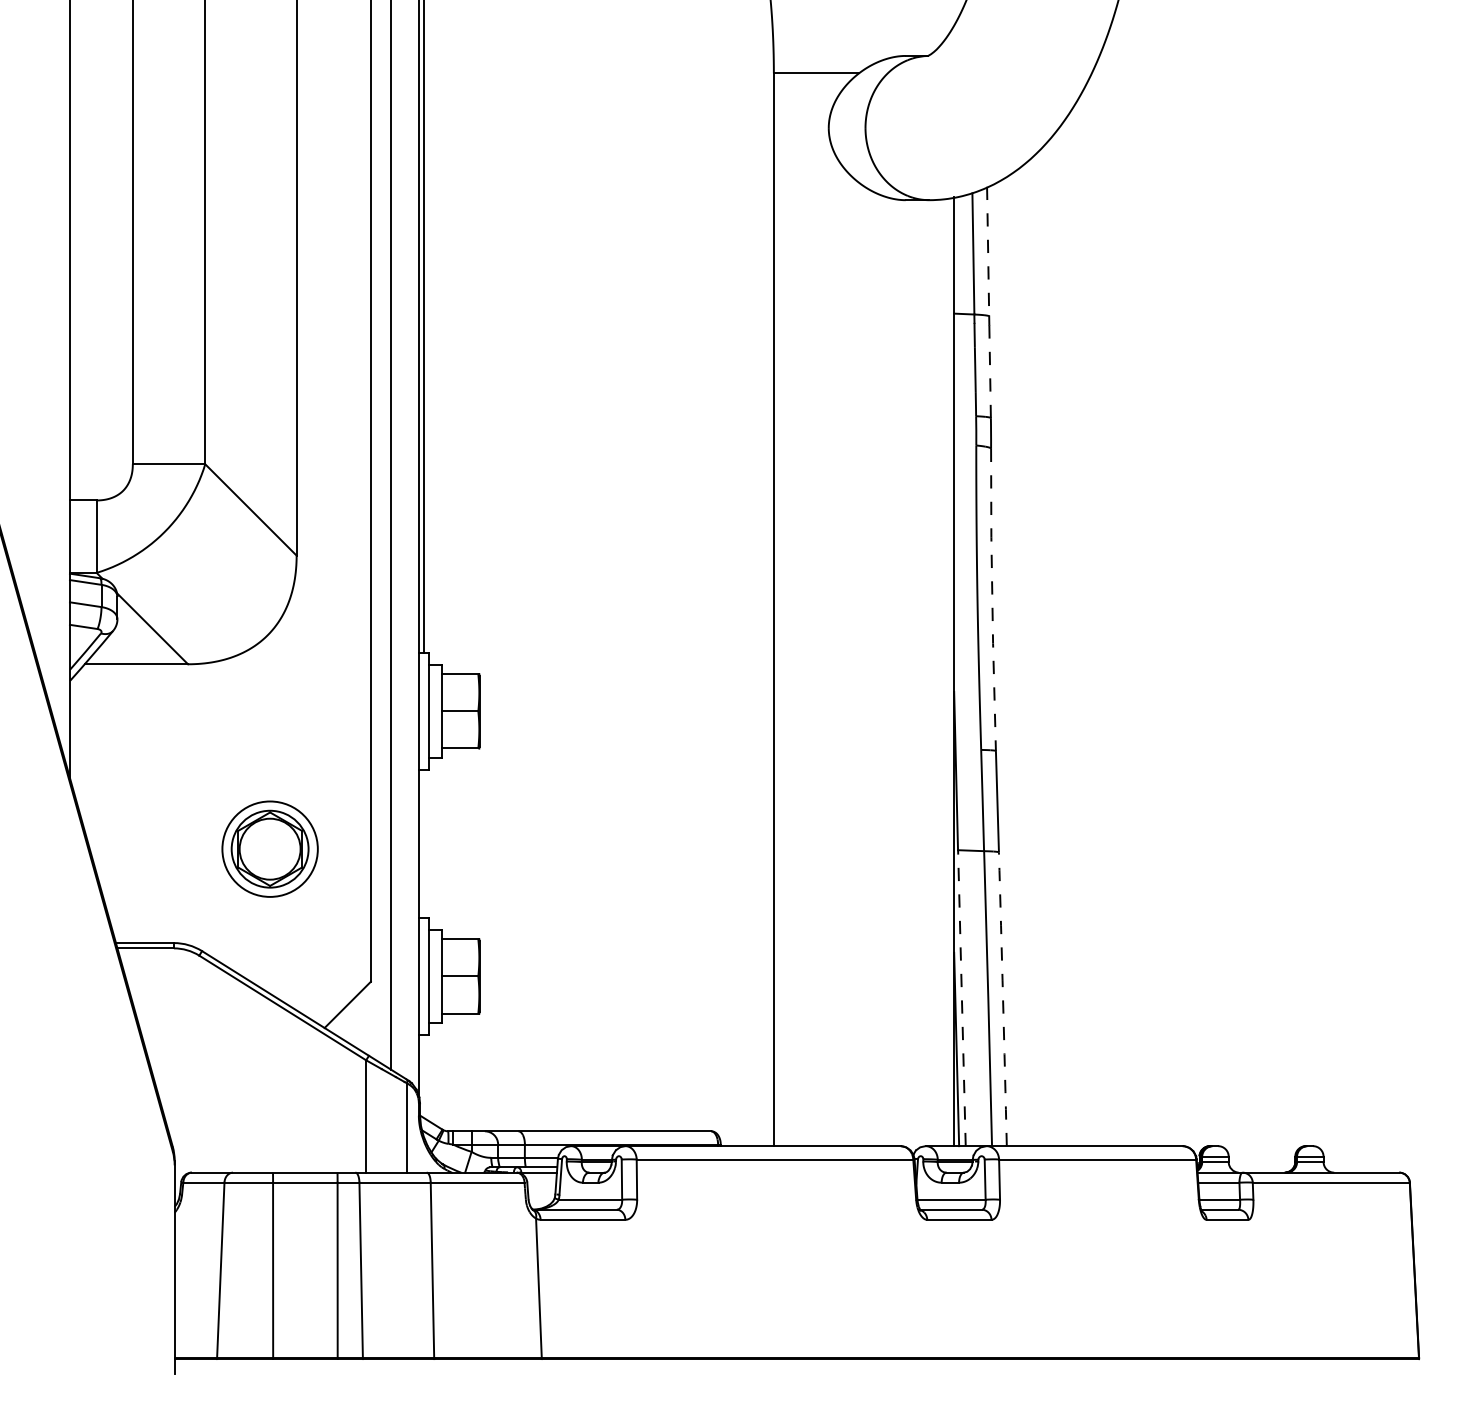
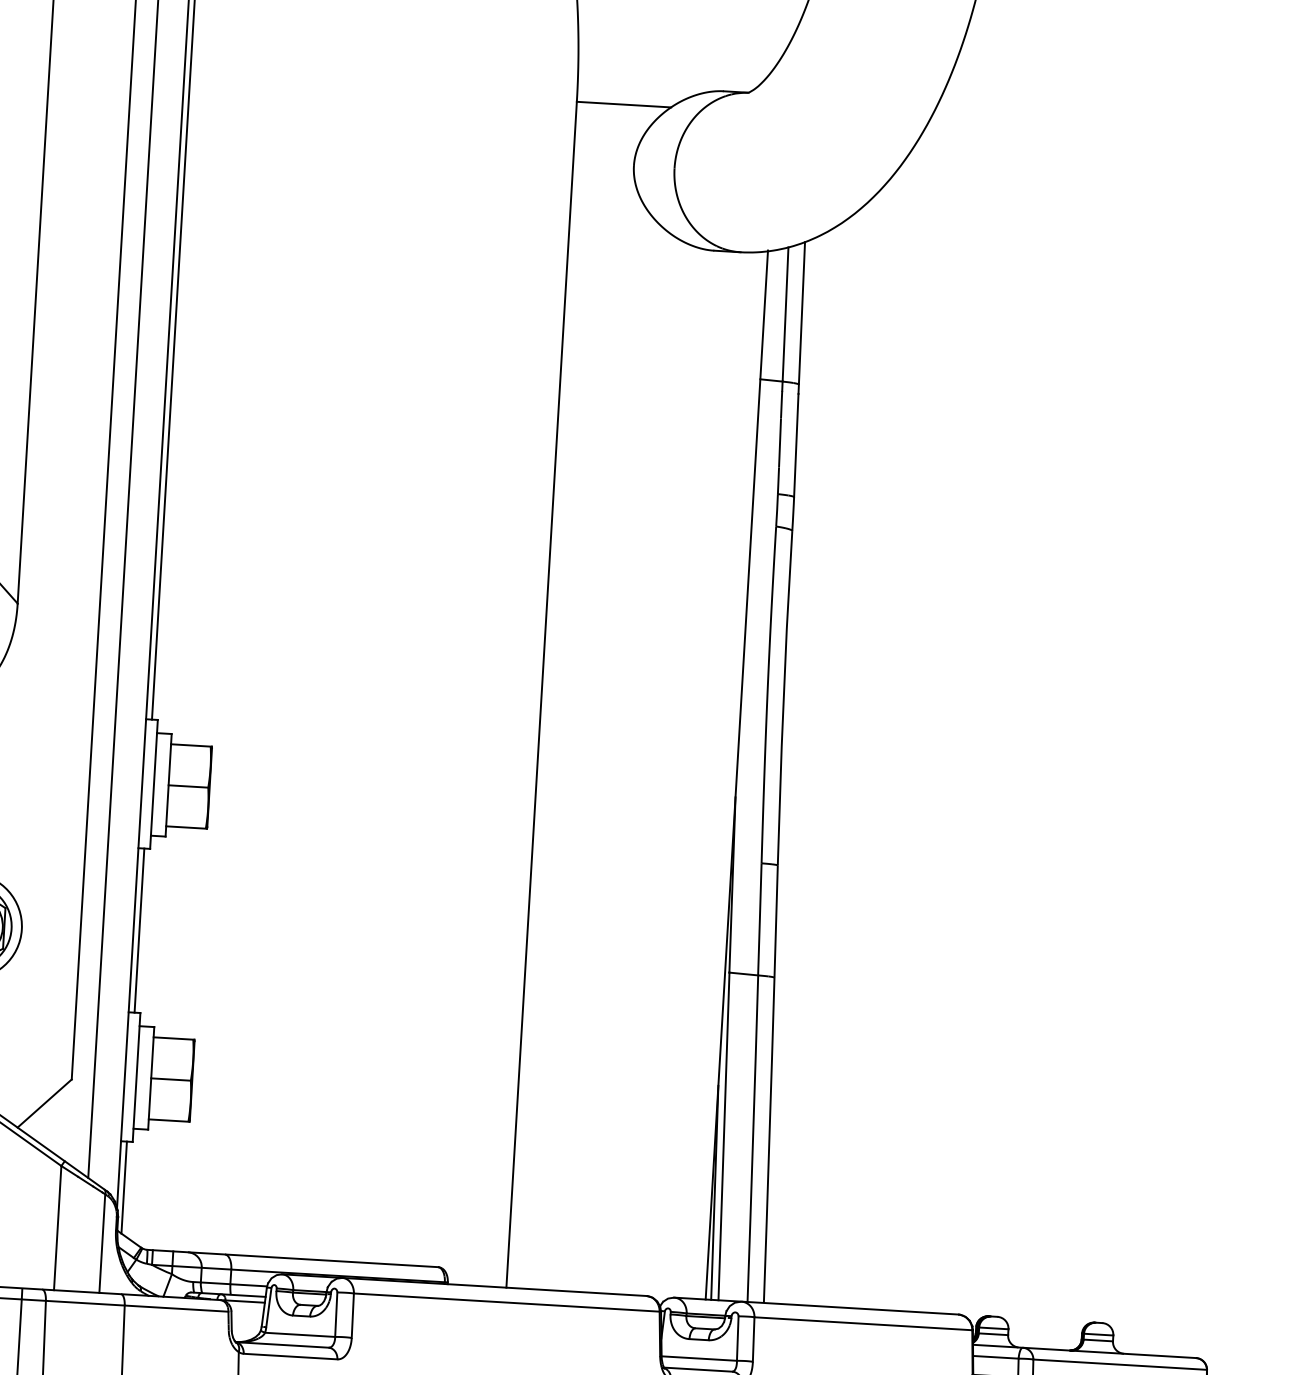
line: (988, 250) -> (802, 311), dashed -> solid
line: (990, 371) -> (796, 445), dashed -> solid
line: (992, 599) -> (783, 697), dashed -> solid
line: (423, 843) -> (138, 930), added
line: (961, 997) -> (723, 1135), dashed -> solid
arc: (1003, 999) -> (769, 1140), dashed -> solid
line: (423, 1076) -> (123, 1187), added

